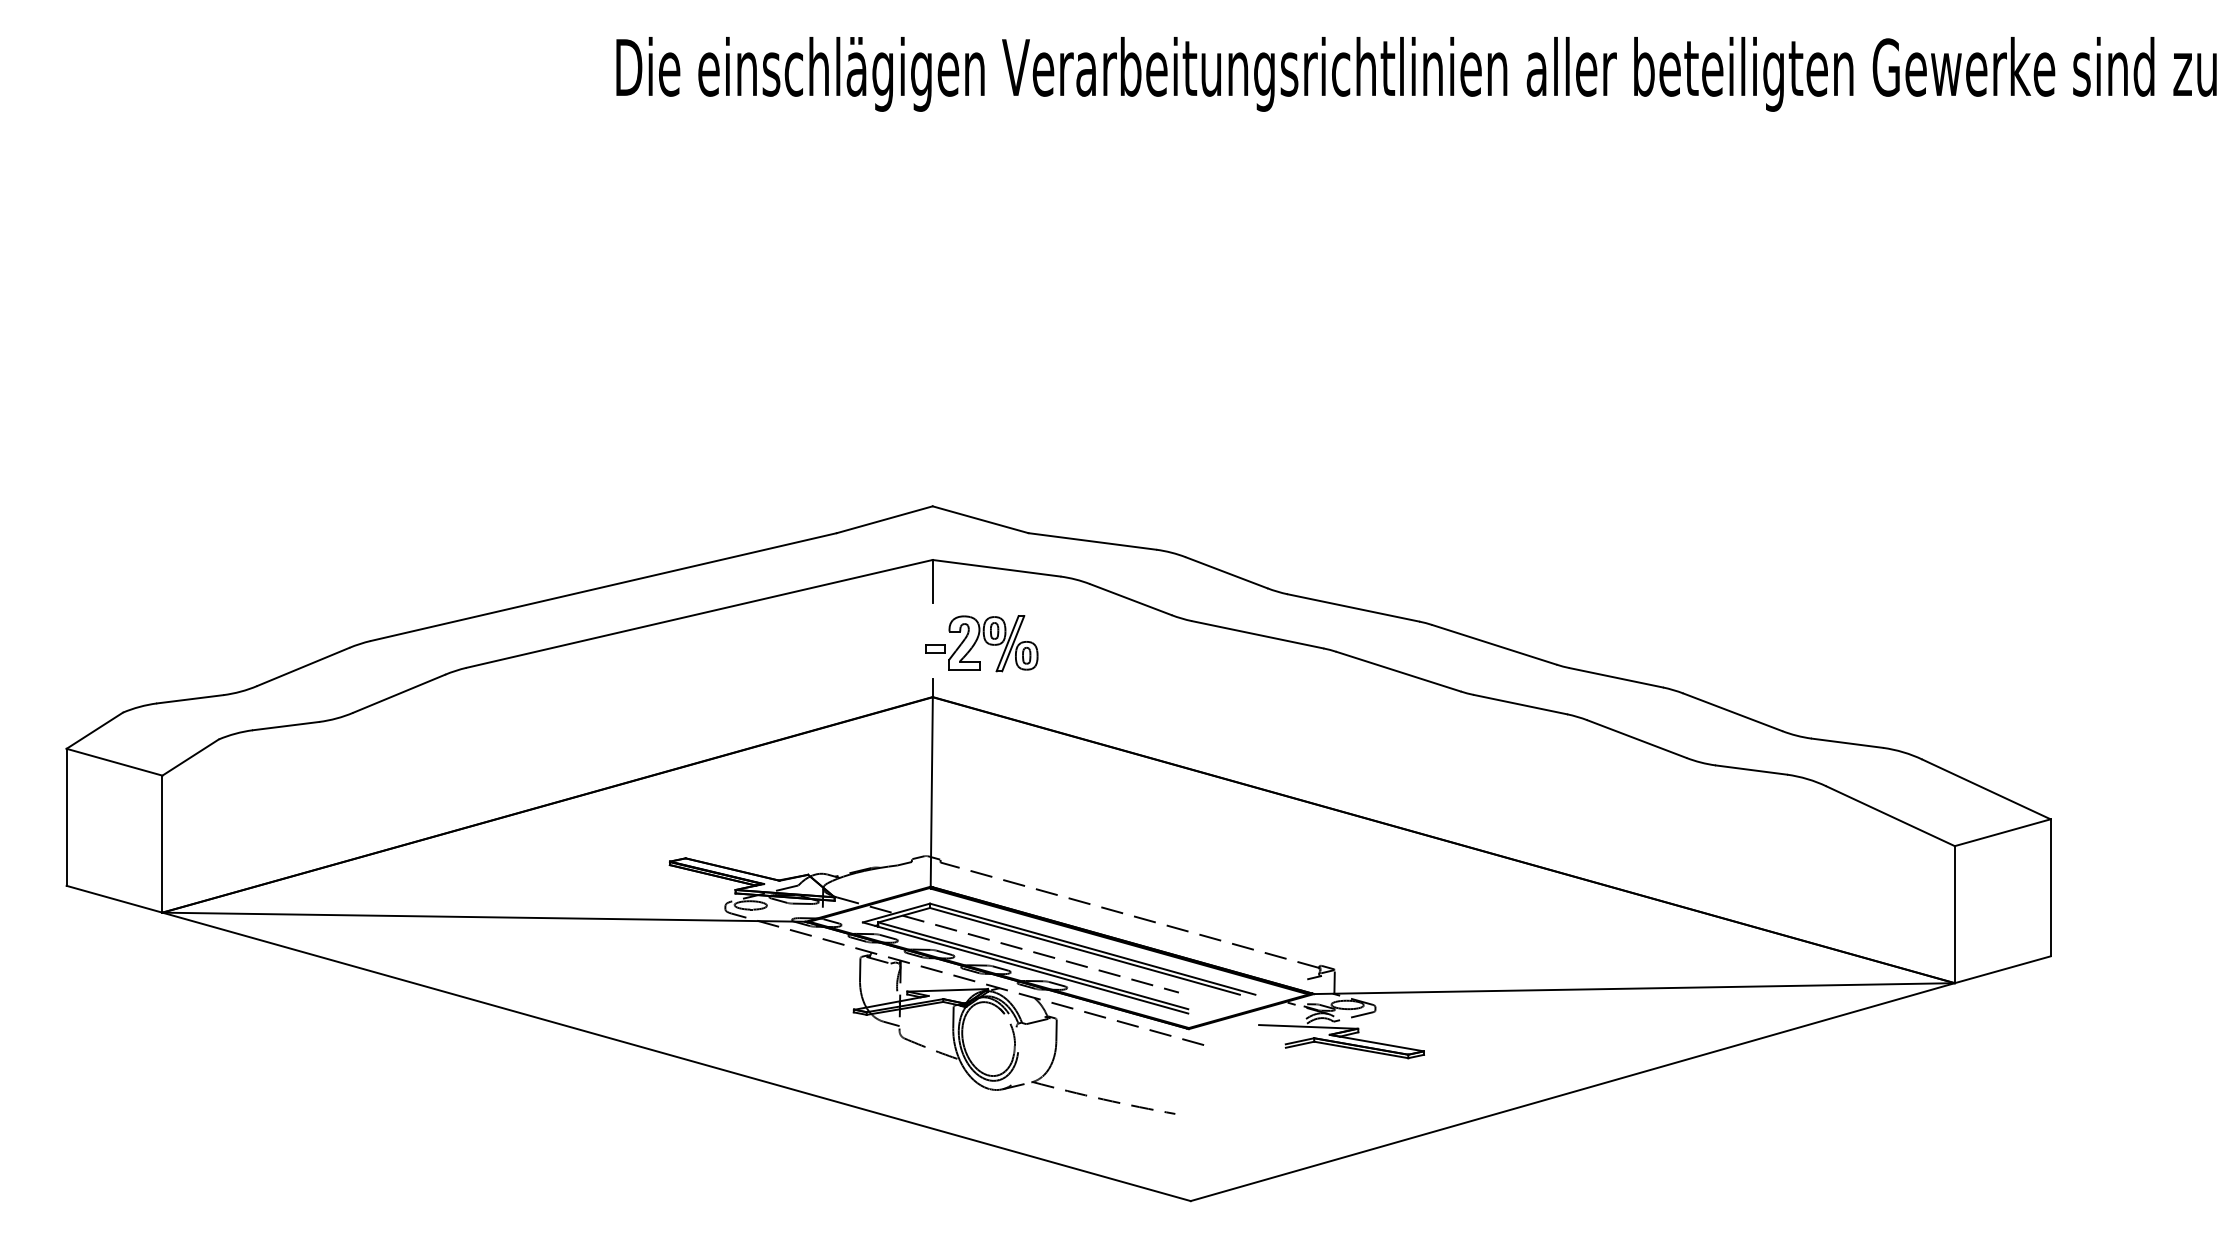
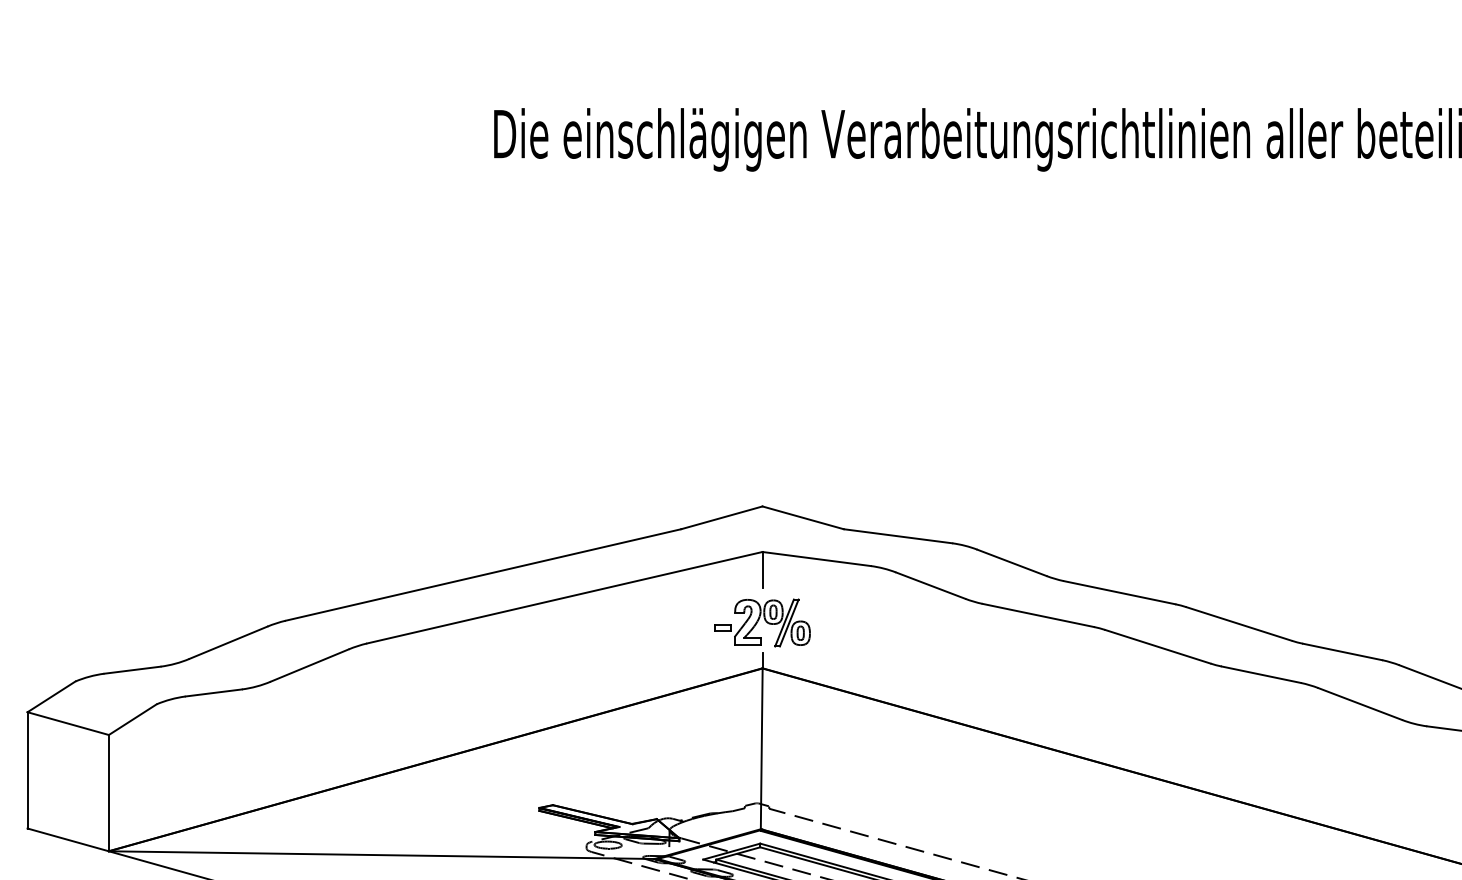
part: (981, 643) -> (762, 622), moved

